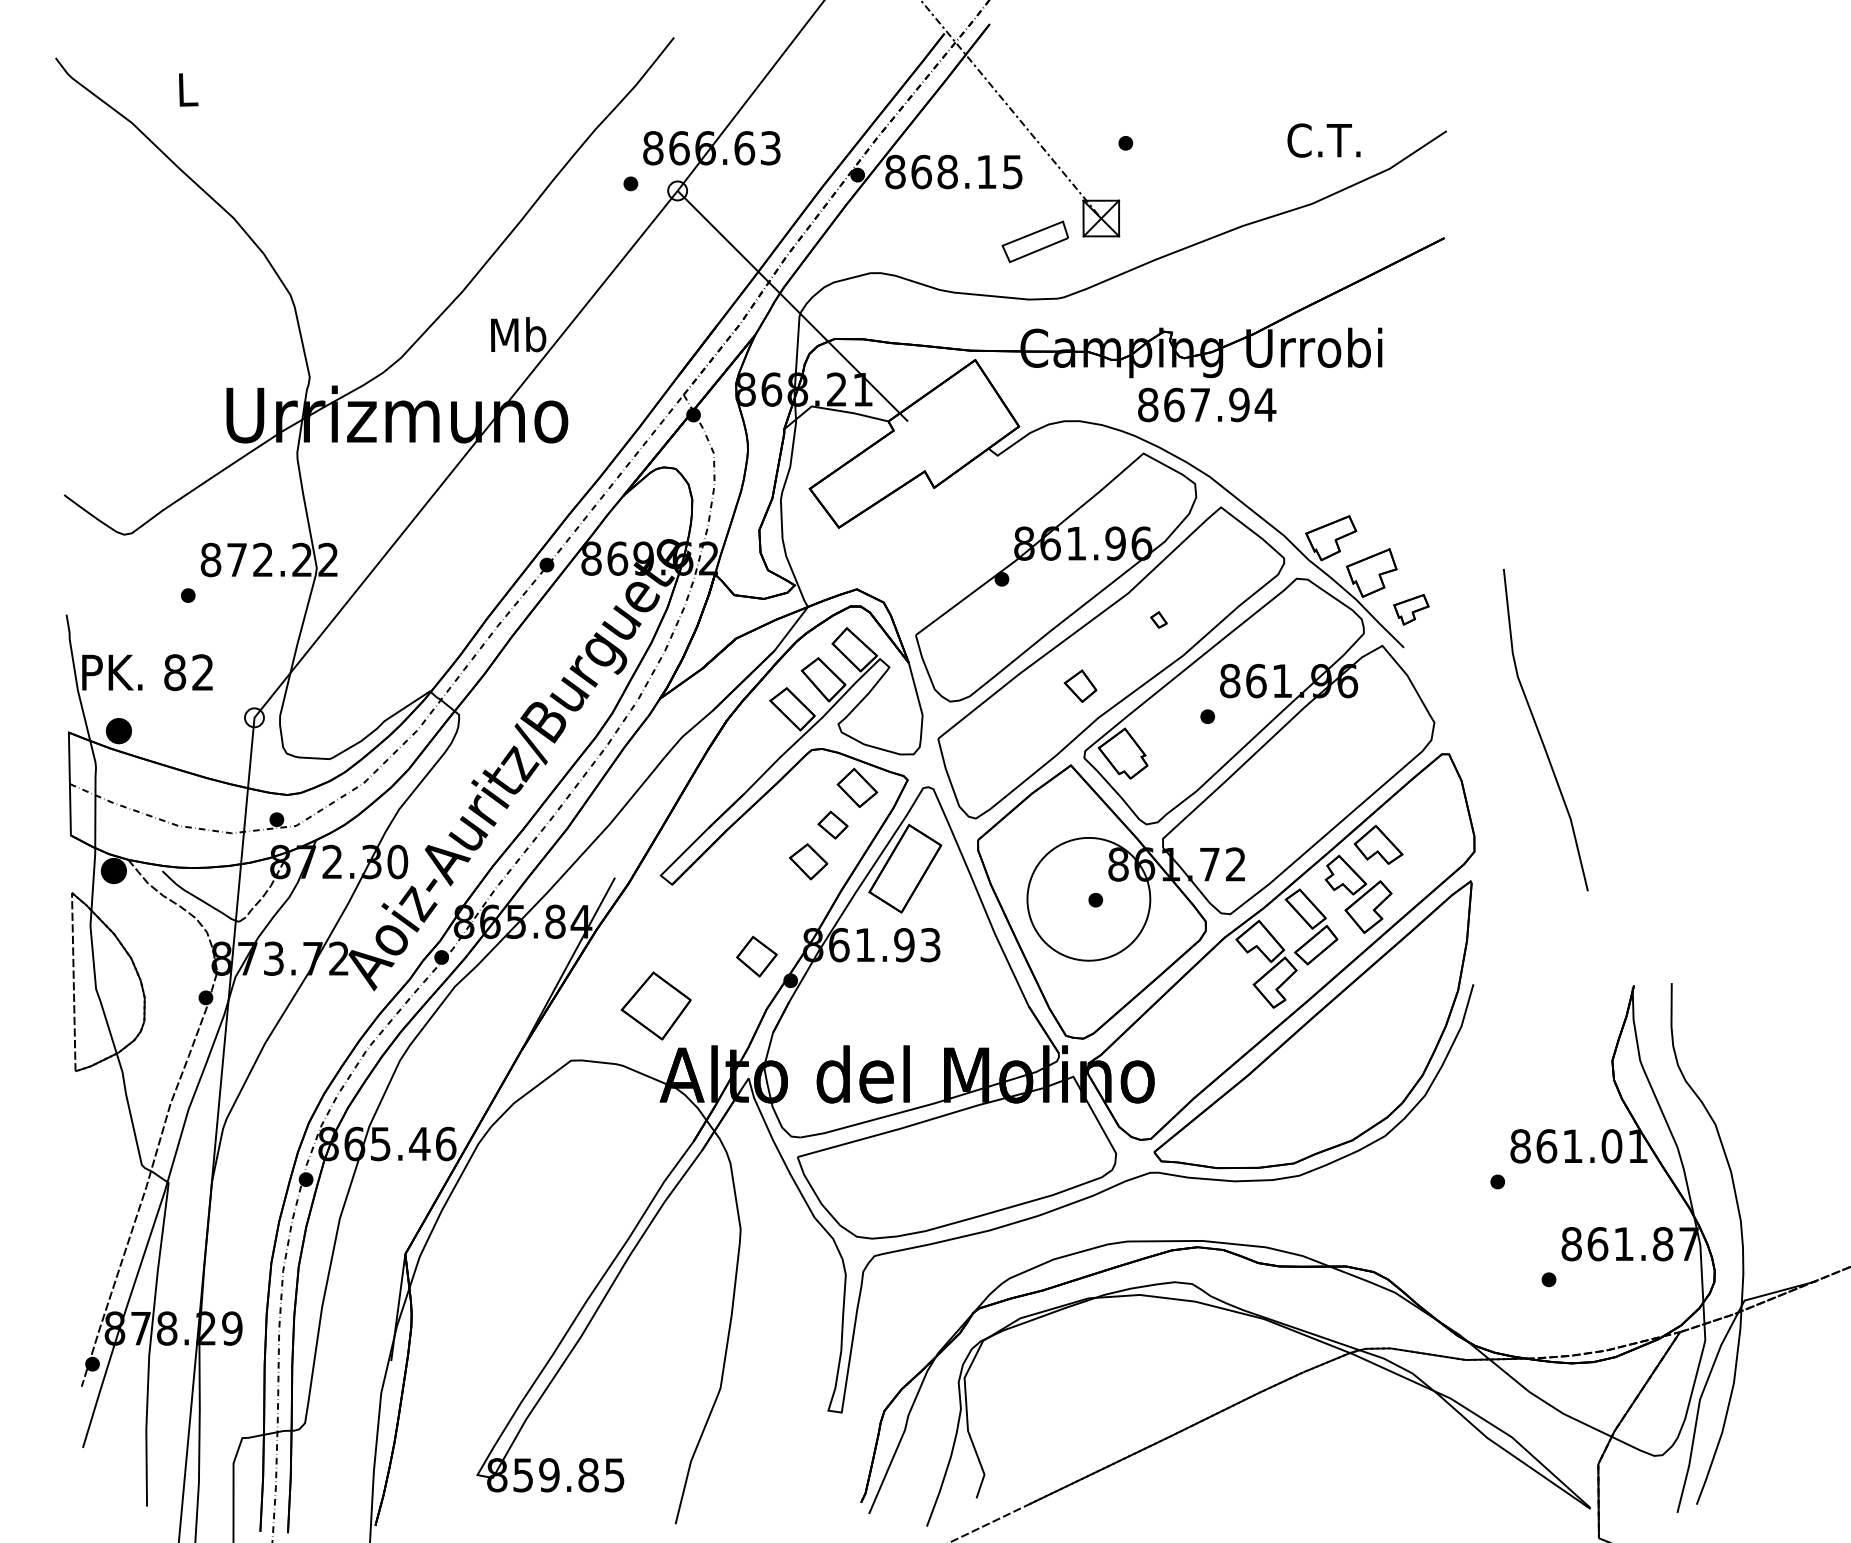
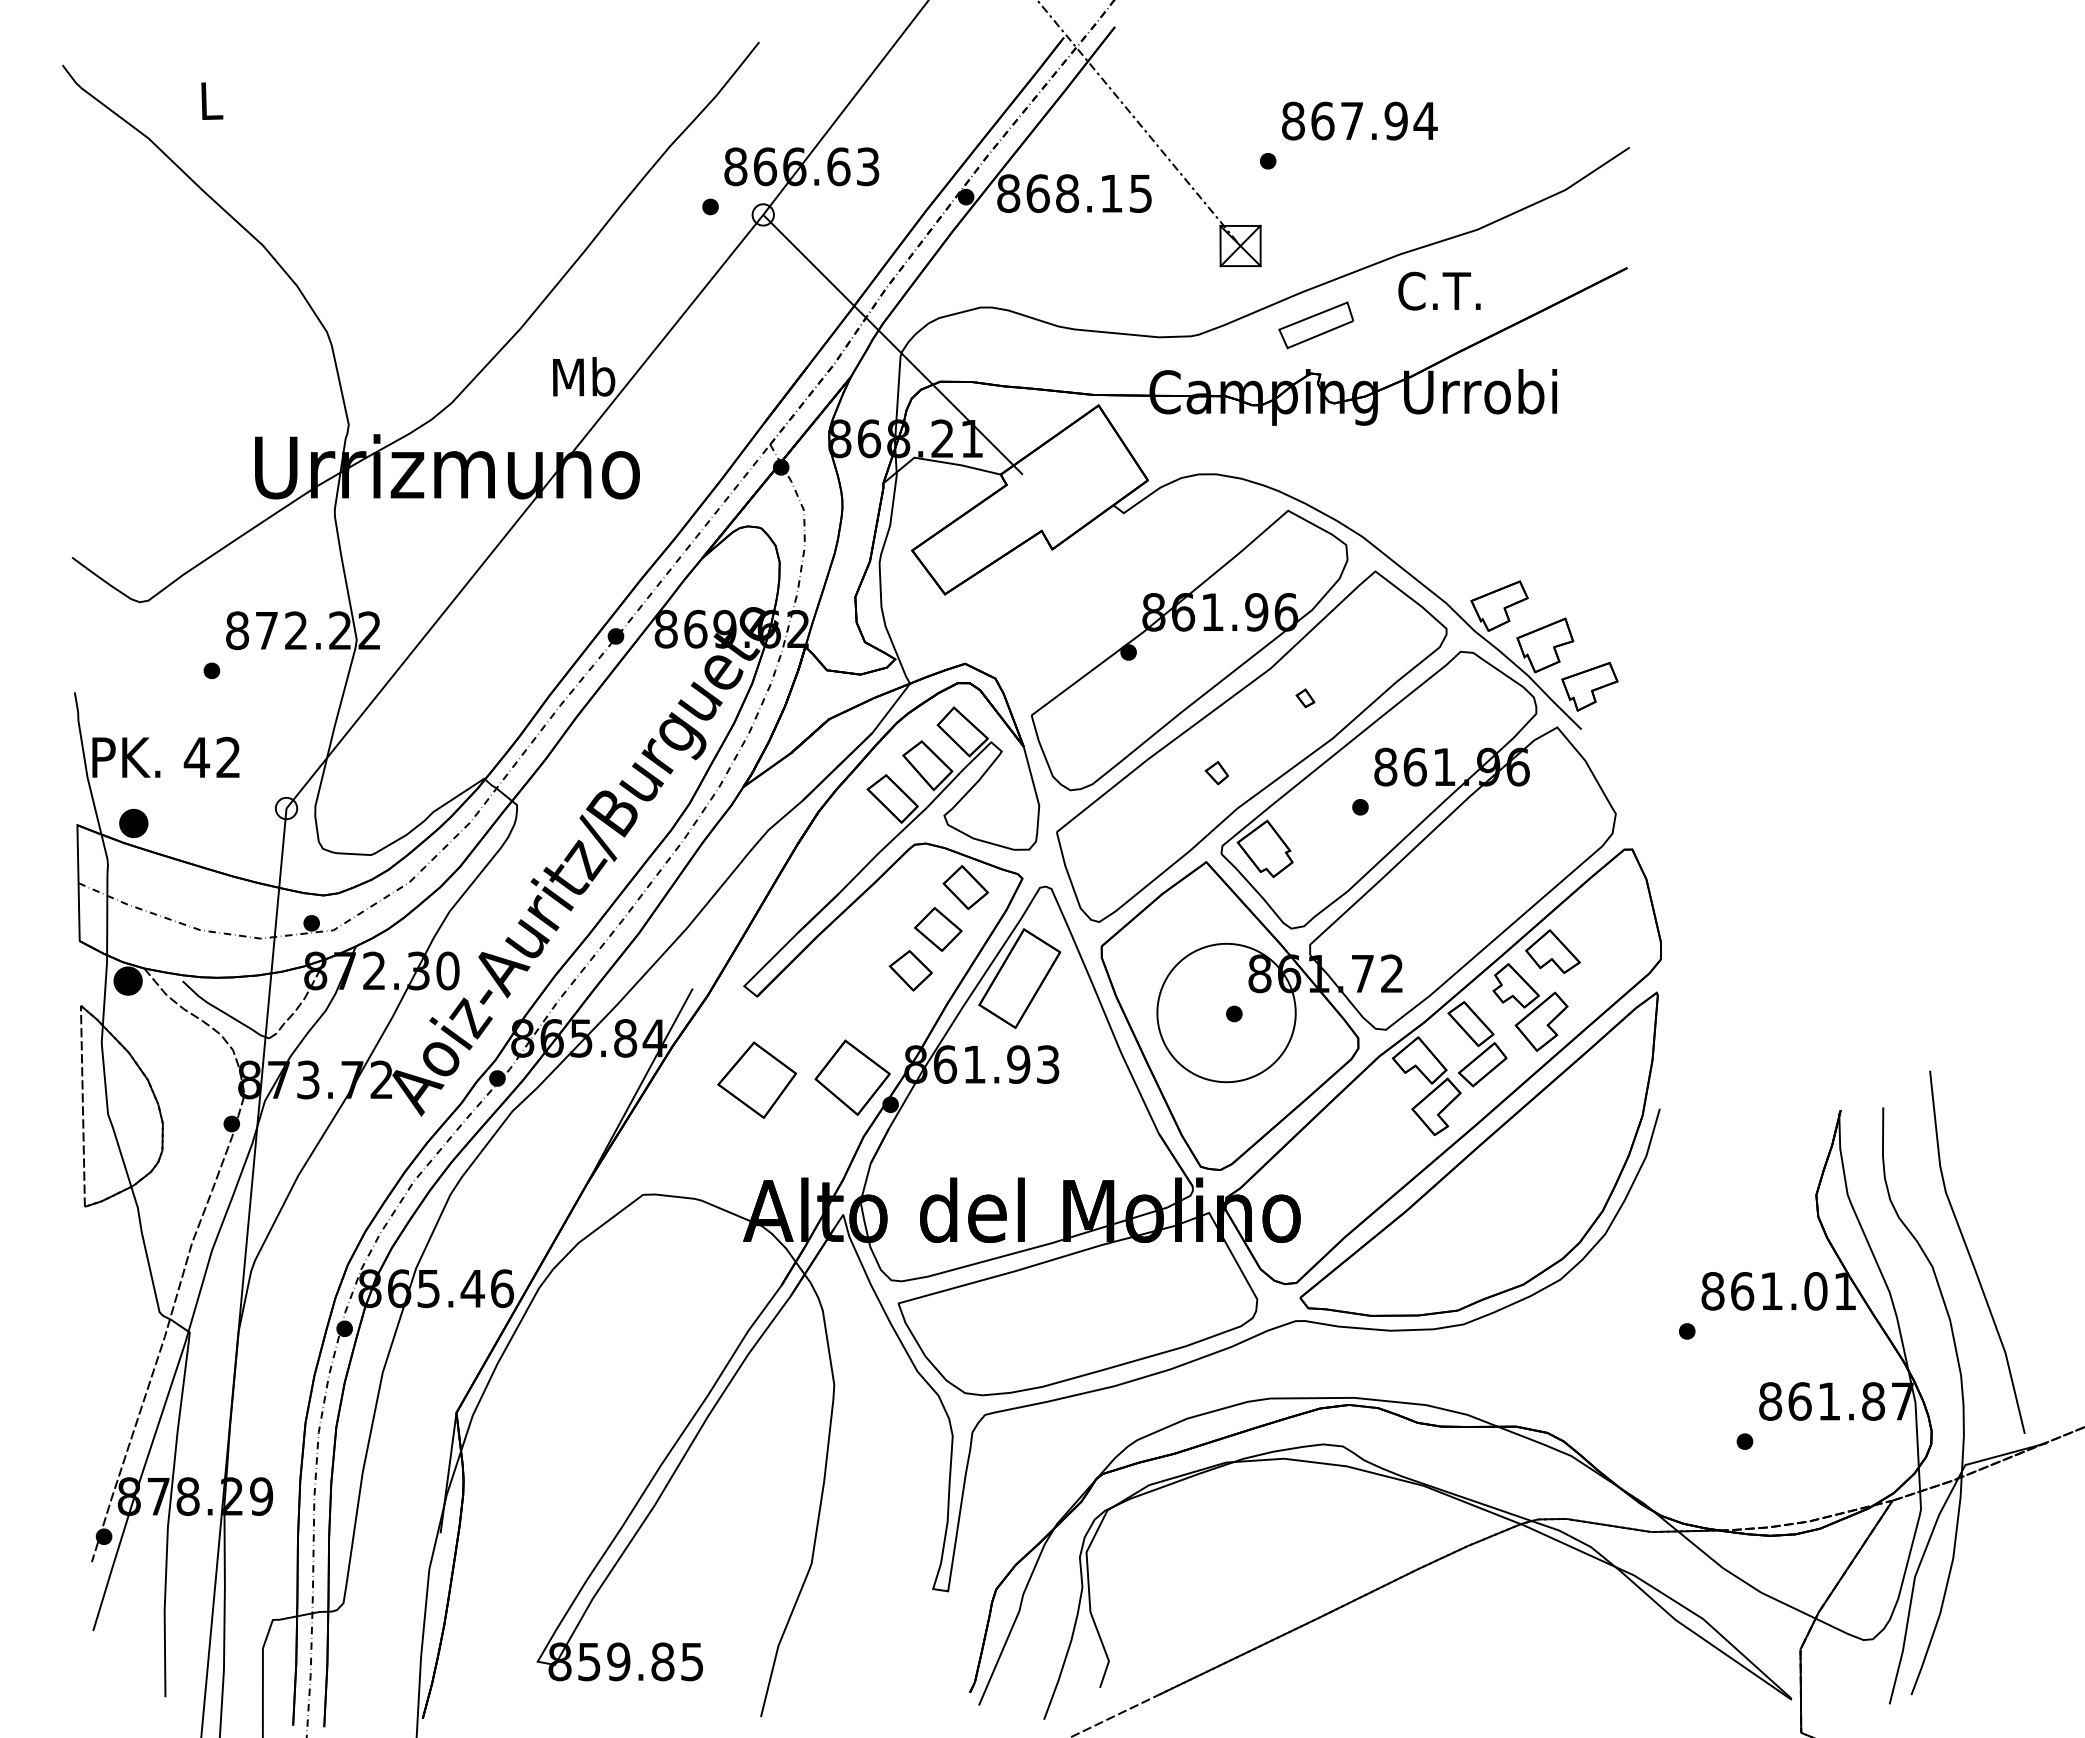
text: (1324, 139) -> (1439, 290), moved
part: (1035, 242) -> (1316, 325), moved
text: (1206, 404) -> (1359, 120), moved
part: (1411, 609) -> (1589, 686), size x1.43
text: (174, 672) -> (196, 757), 82 -> 42
part: (1079, 686) -> (1216, 773), size x0.62
curve: (1539, 732) -> (1970, 1254), moved
part: (833, 825) -> (938, 929), size x1.43
part: (756, 956) -> (852, 1077), size x1.67
part: (655, 1005) -> (756, 1079), moved

